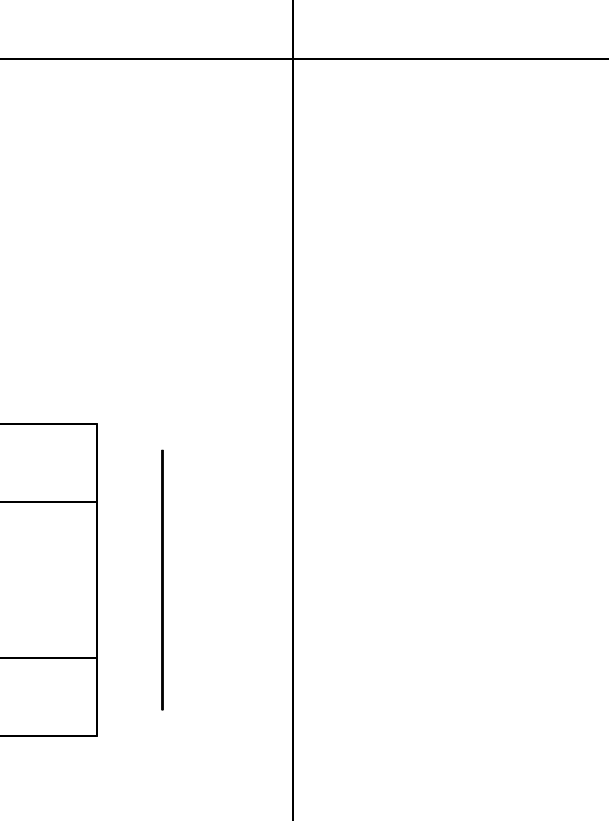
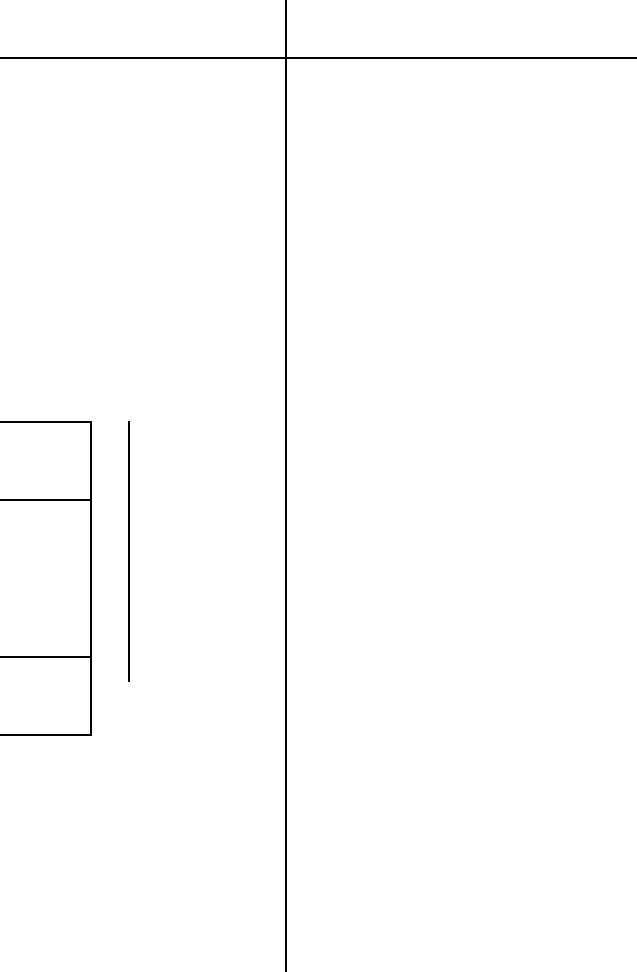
circle: (161, 579) -> (128, 551), moved

